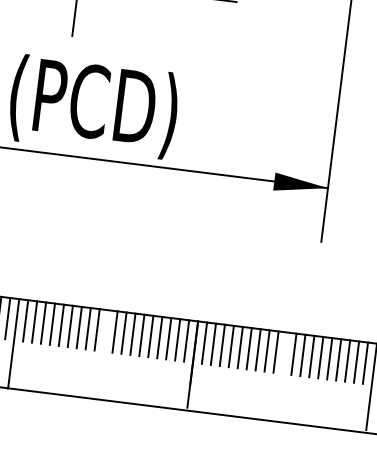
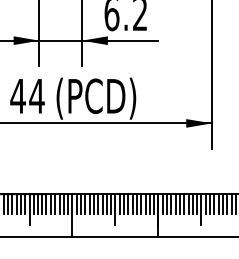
line: (104, 342) -> (115, 209), added
line: (283, 364) -> (201, 209), added

